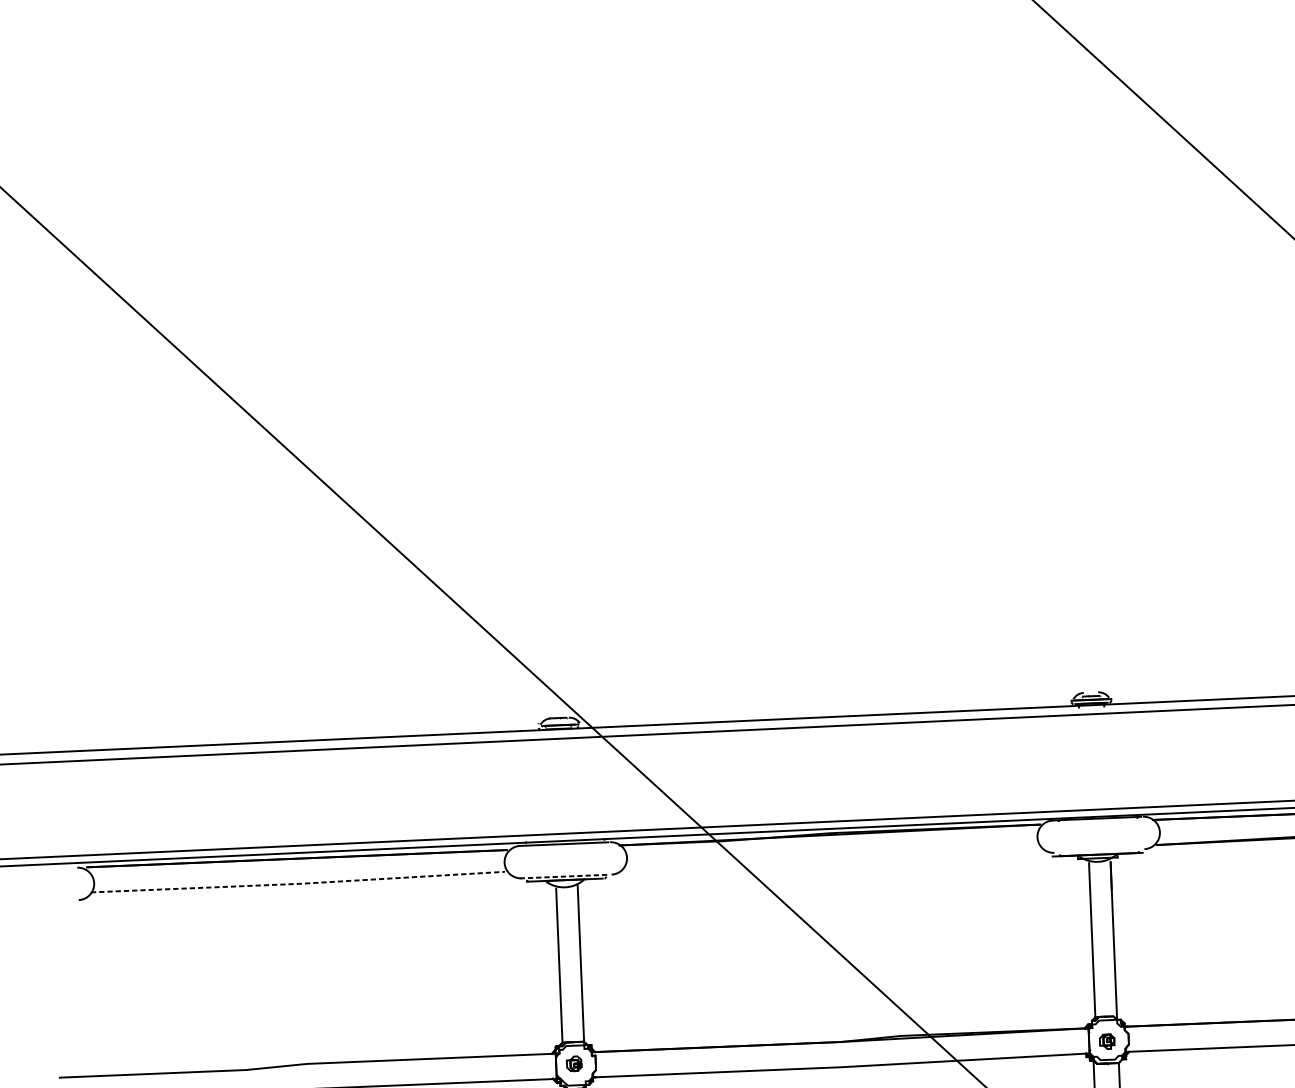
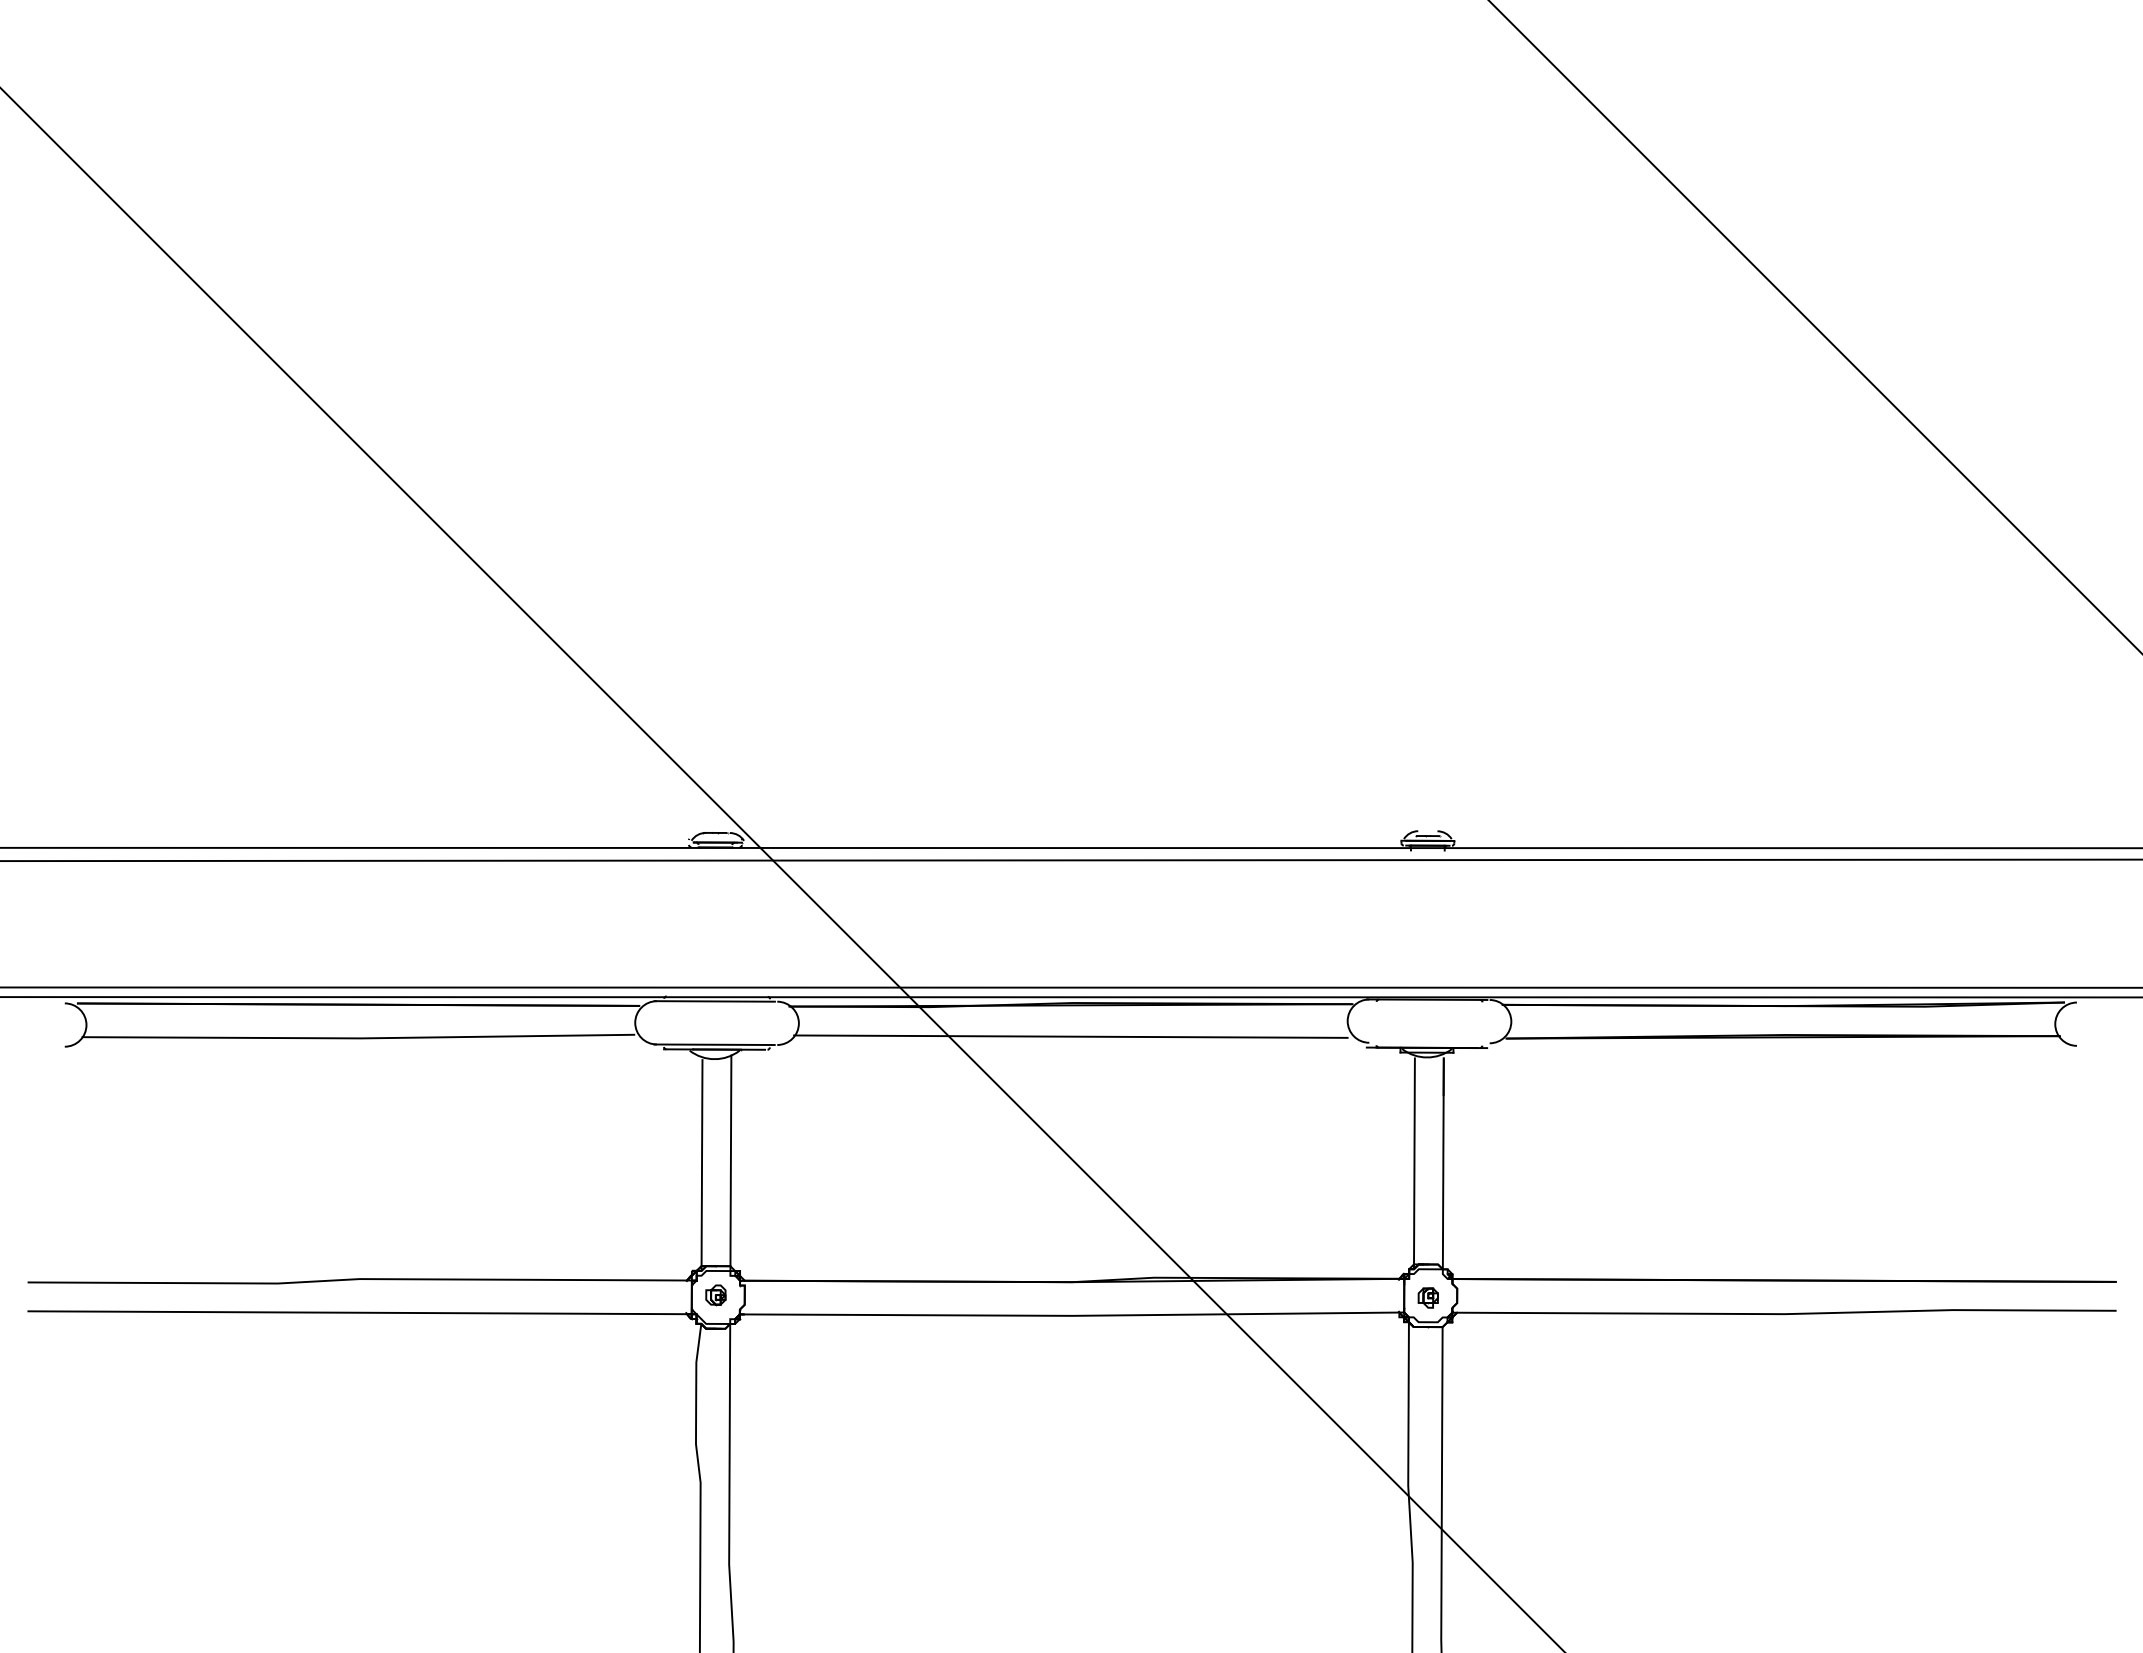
line: (830, 858) -> (1070, 1036), added
line: (565, 876) -> (715, 1044), dashed -> solid
line: (298, 883) -> (358, 1038), dashed -> solid

